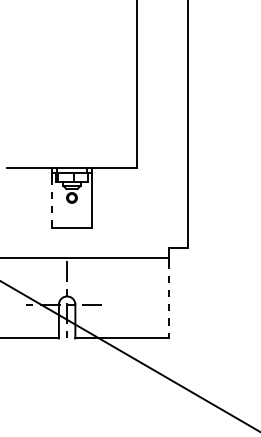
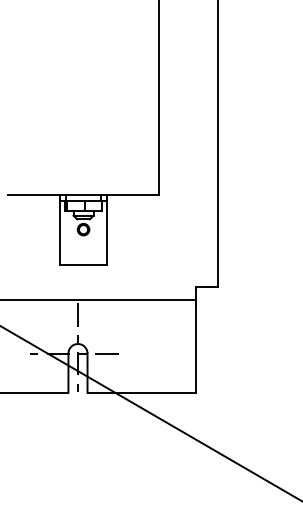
line: (51, 203) -> (59, 236), dashed -> solid
line: (169, 300) -> (196, 348), dashed -> solid

